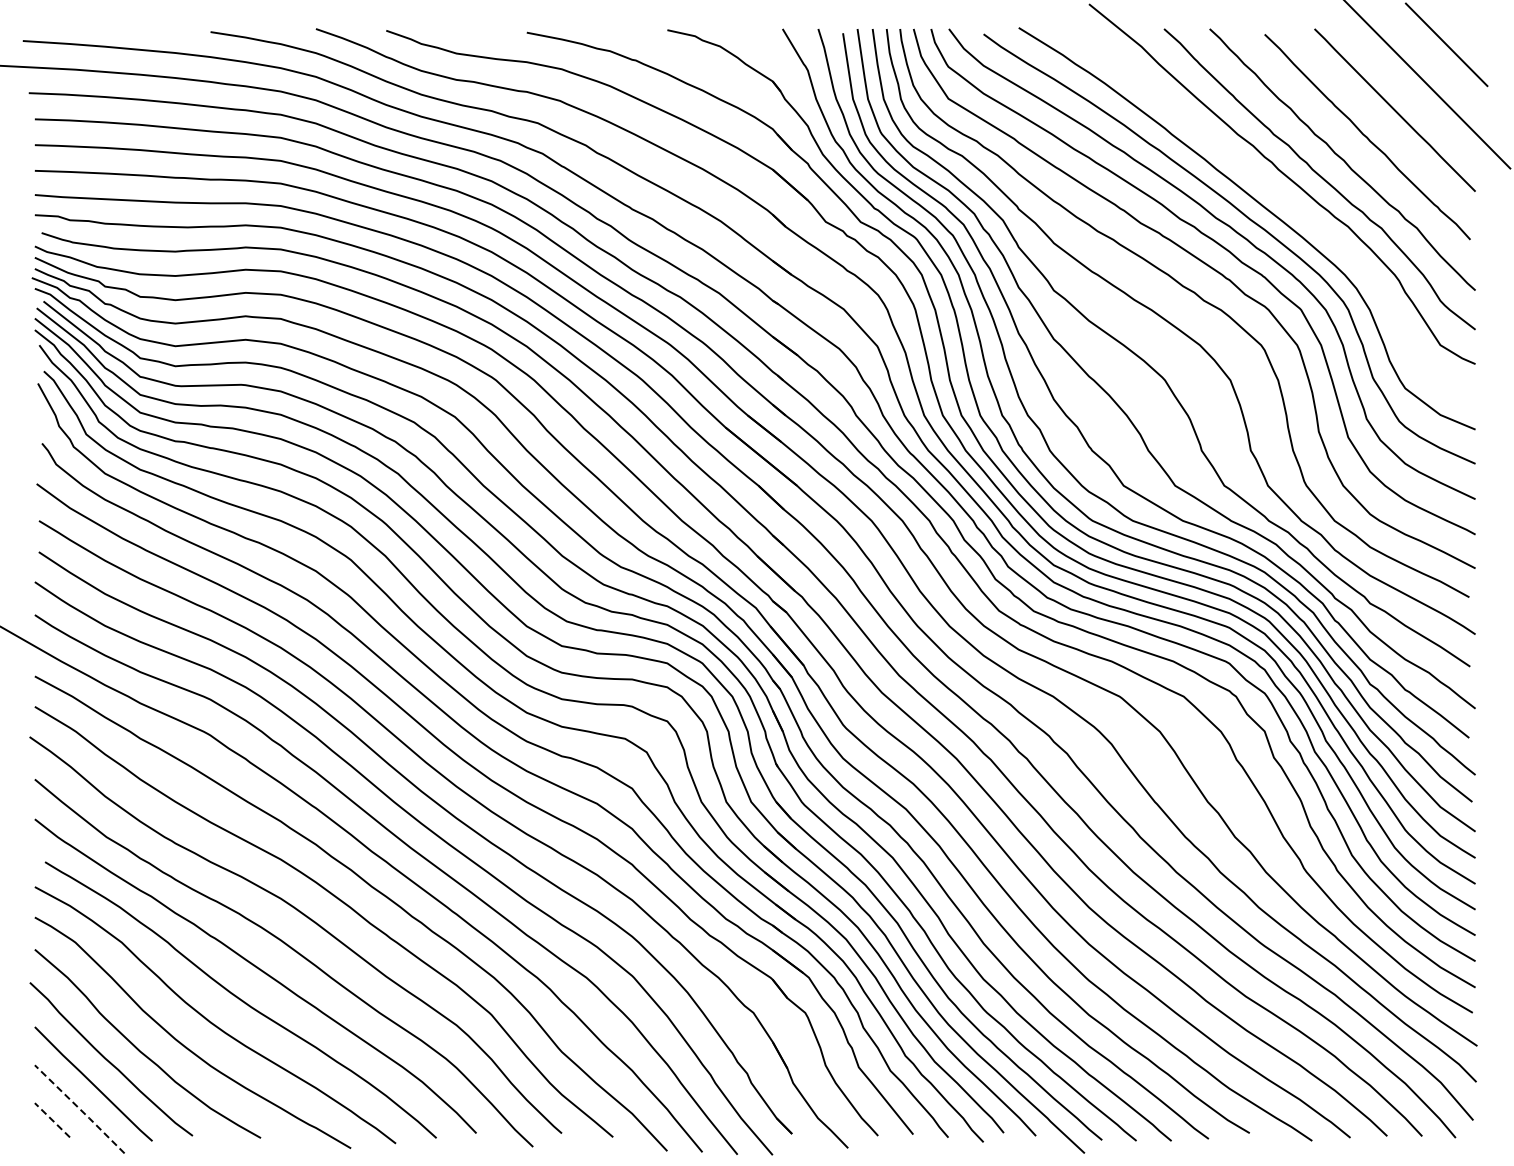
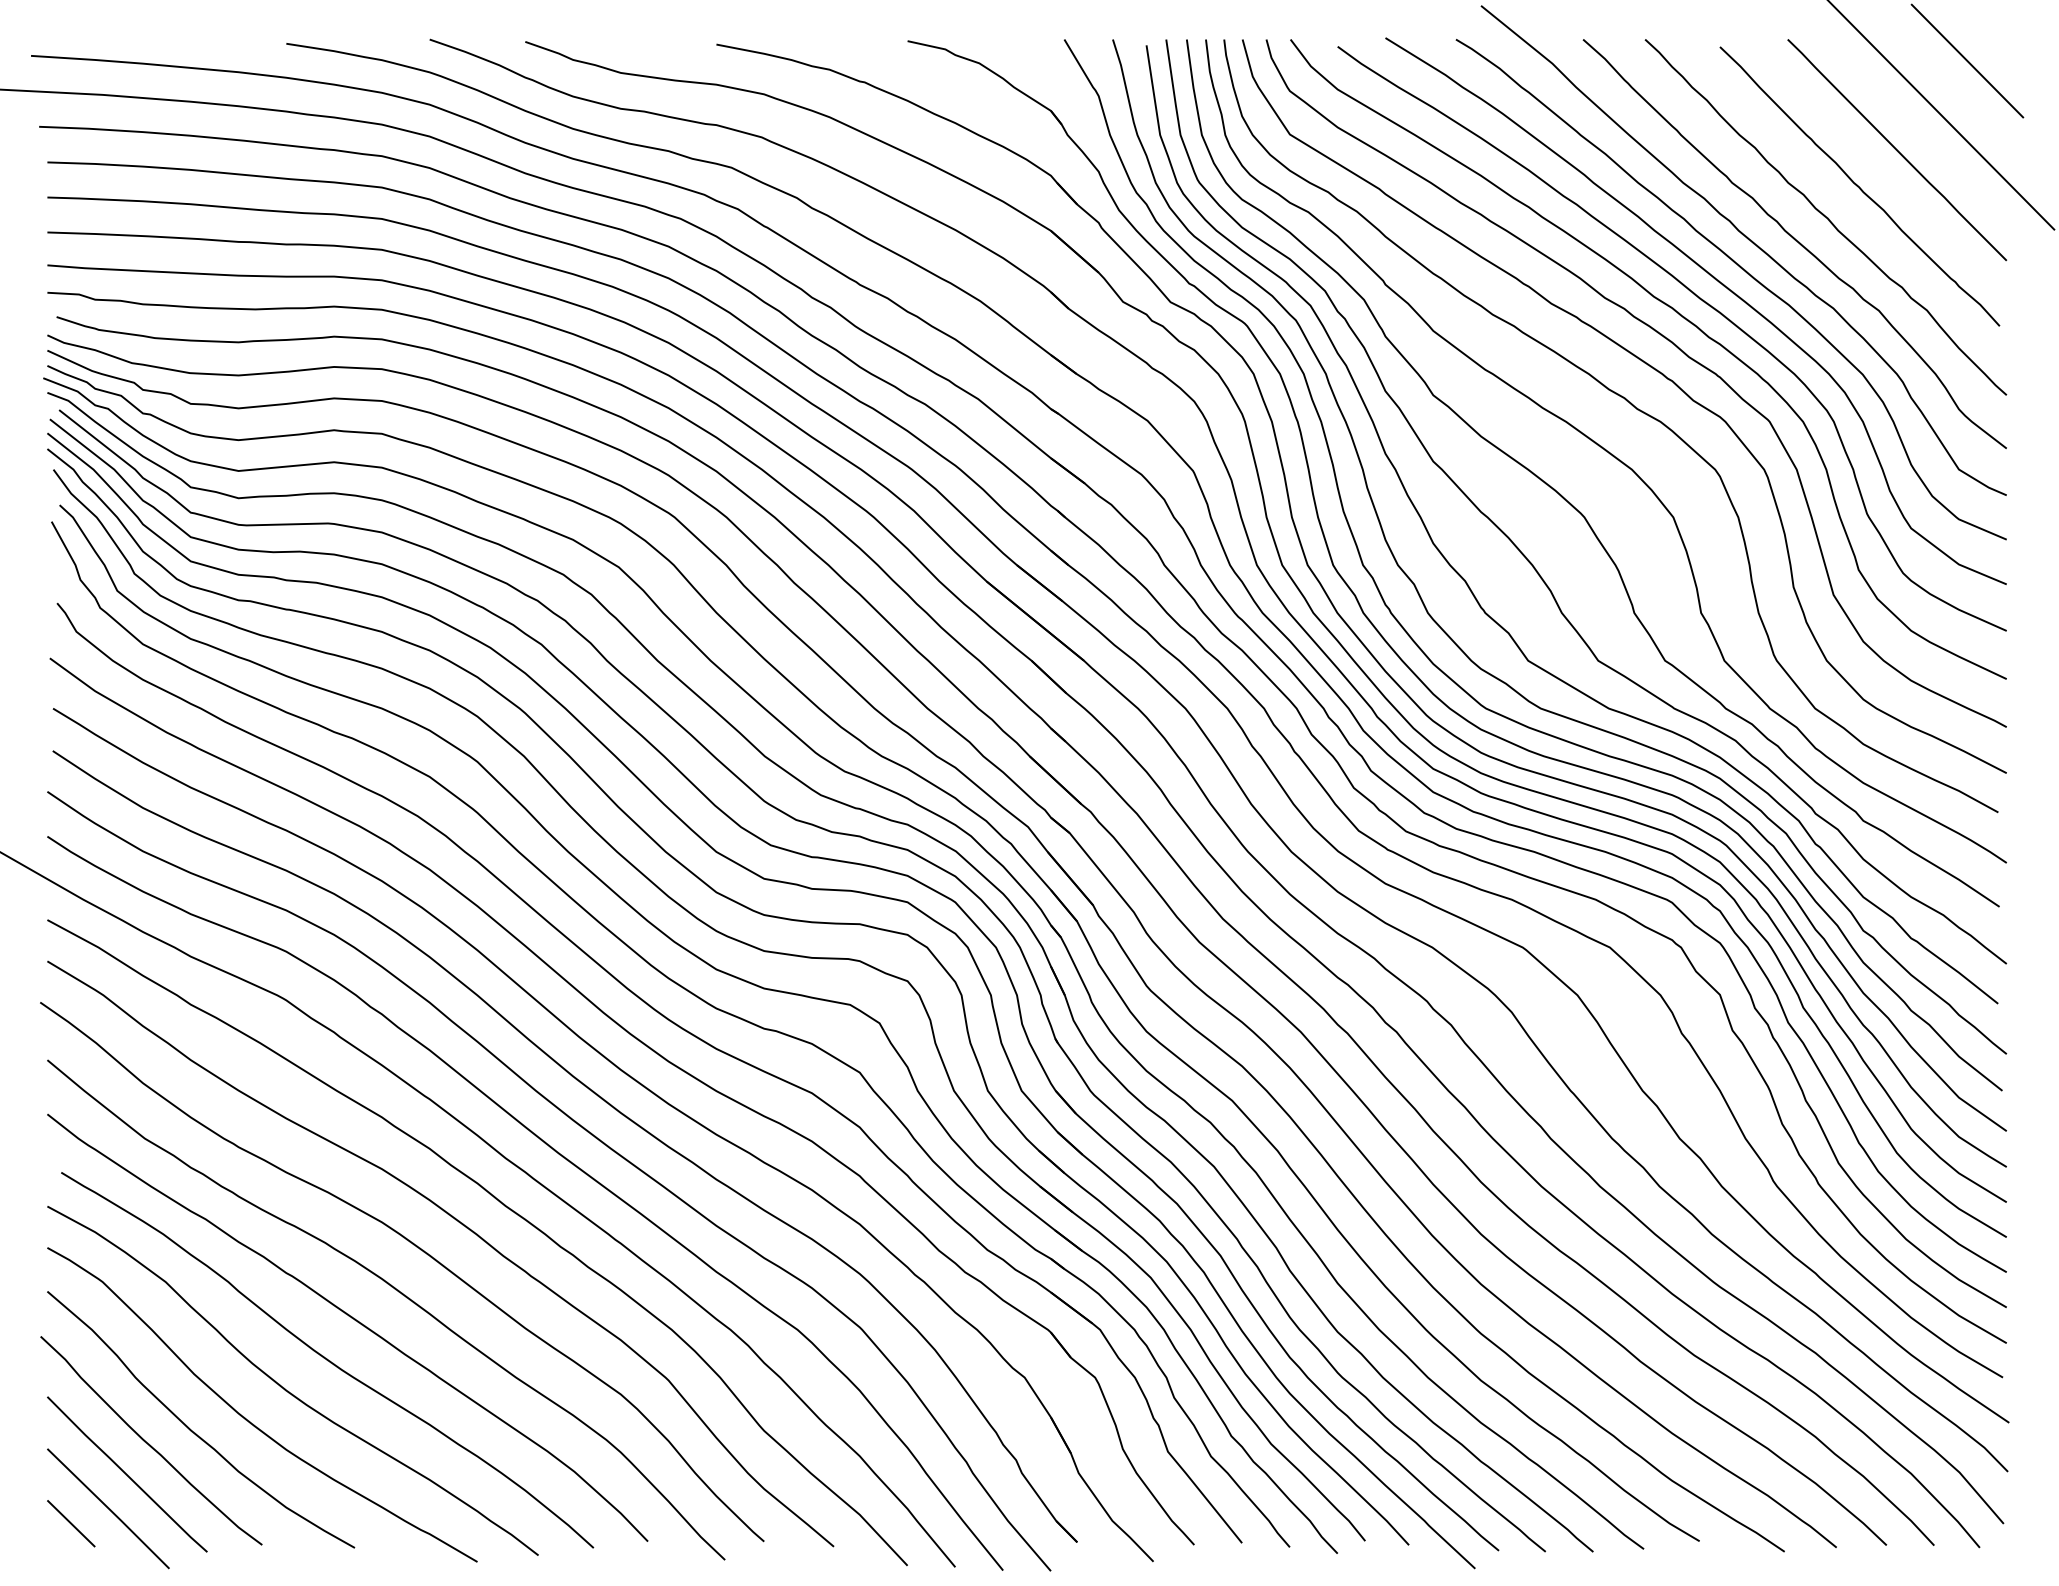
curve: (1280, 198) -> (1741, 270), added
line: (80, 1109) -> (109, 1509), dashed -> solid
line: (52, 1120) -> (71, 1524), dashed -> solid

